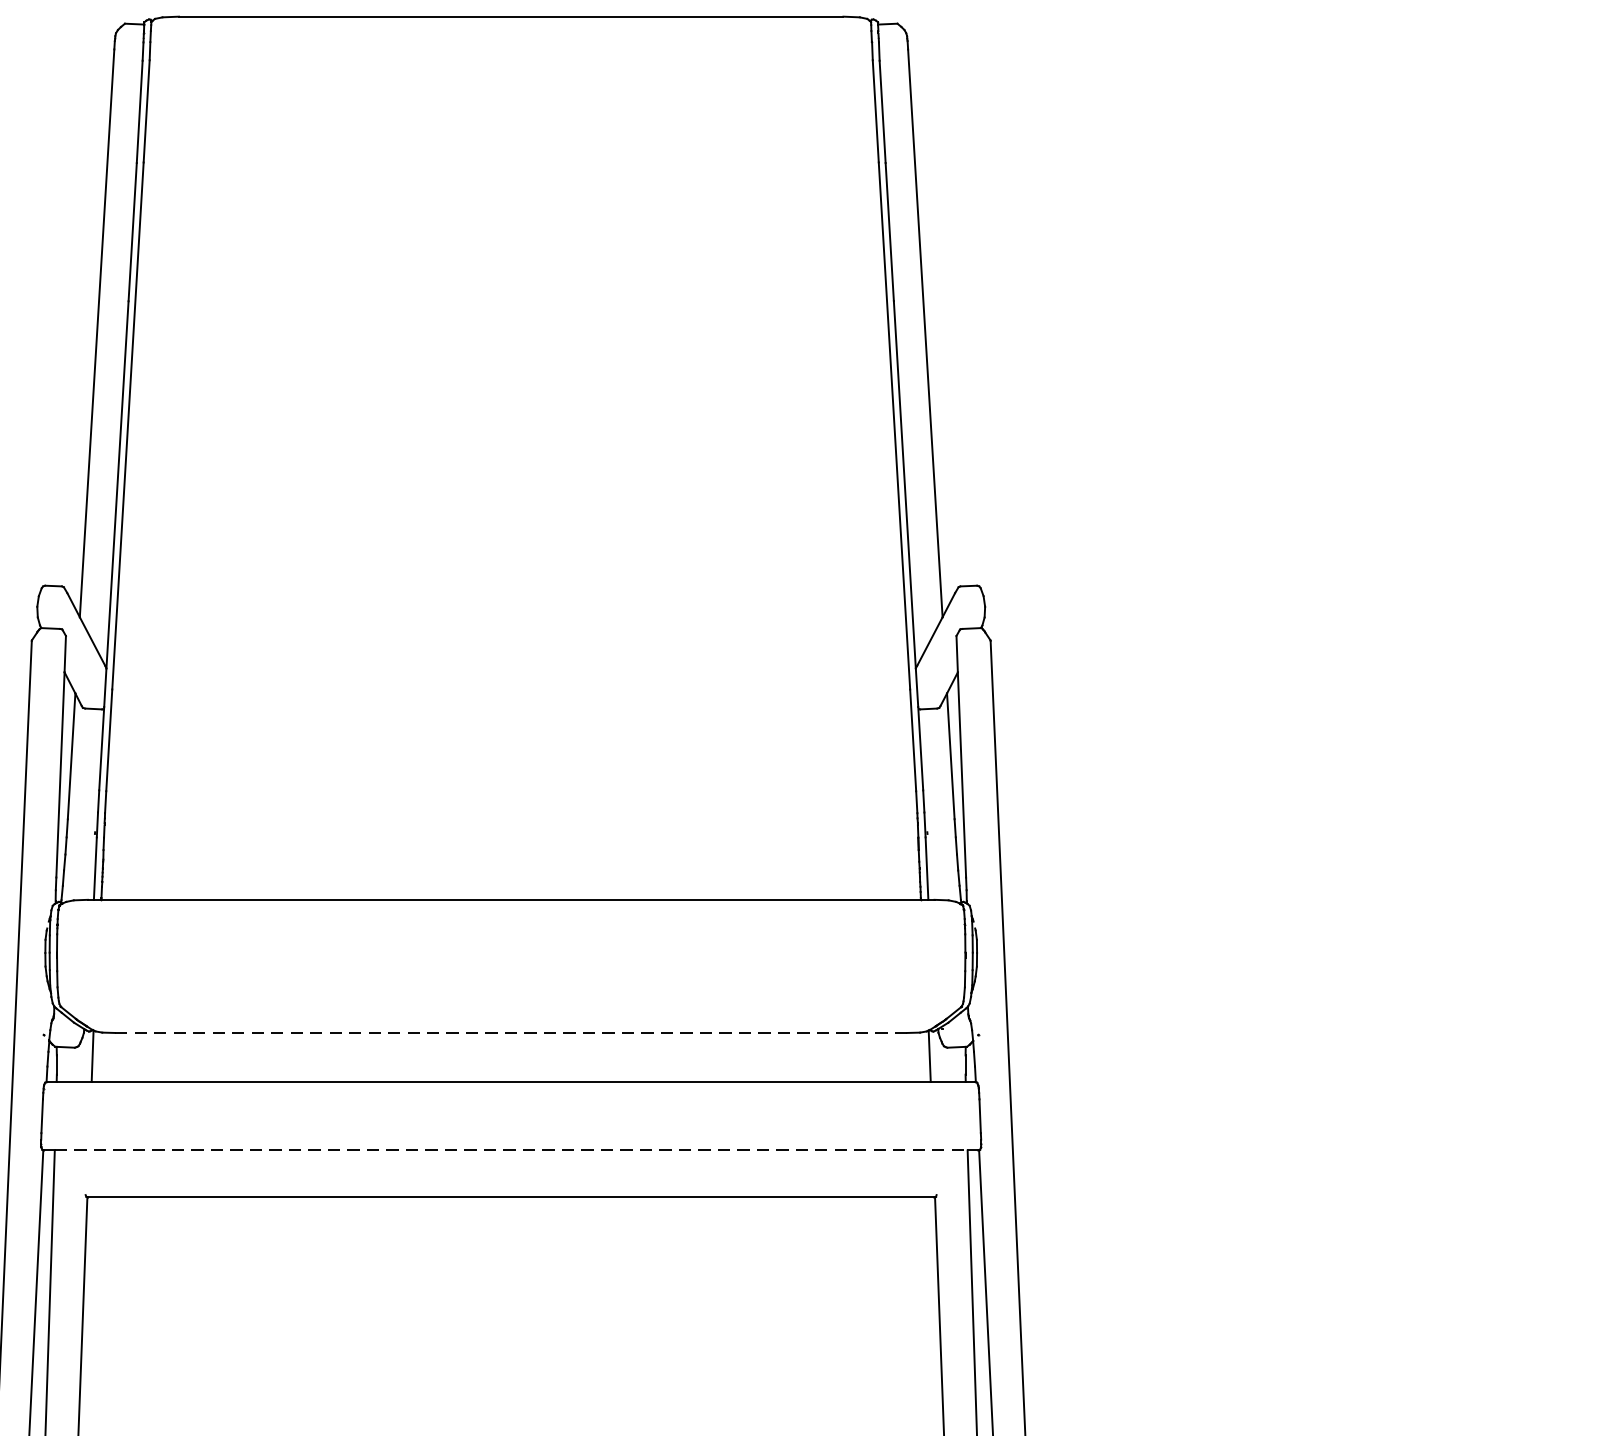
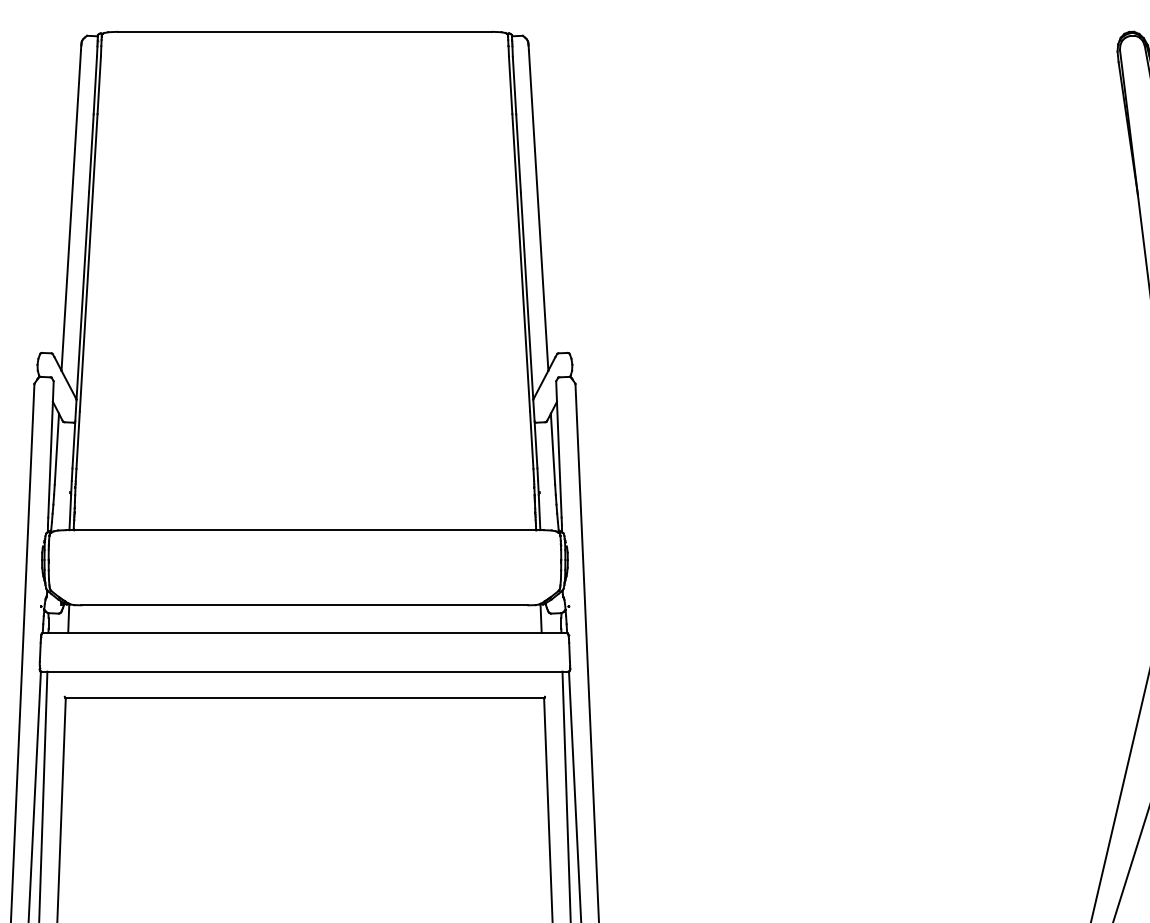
line: (510, 1033) -> (304, 605), dashed -> solid
line: (510, 1150) -> (304, 671), dashed -> solid

